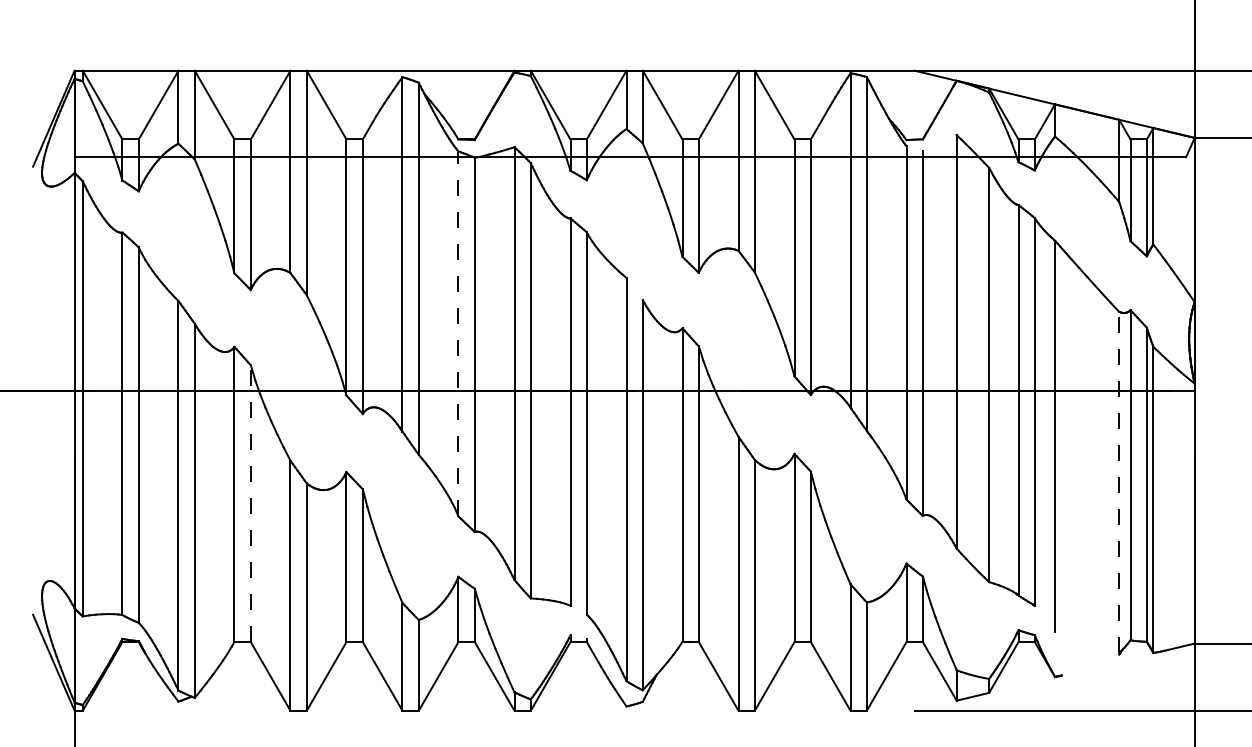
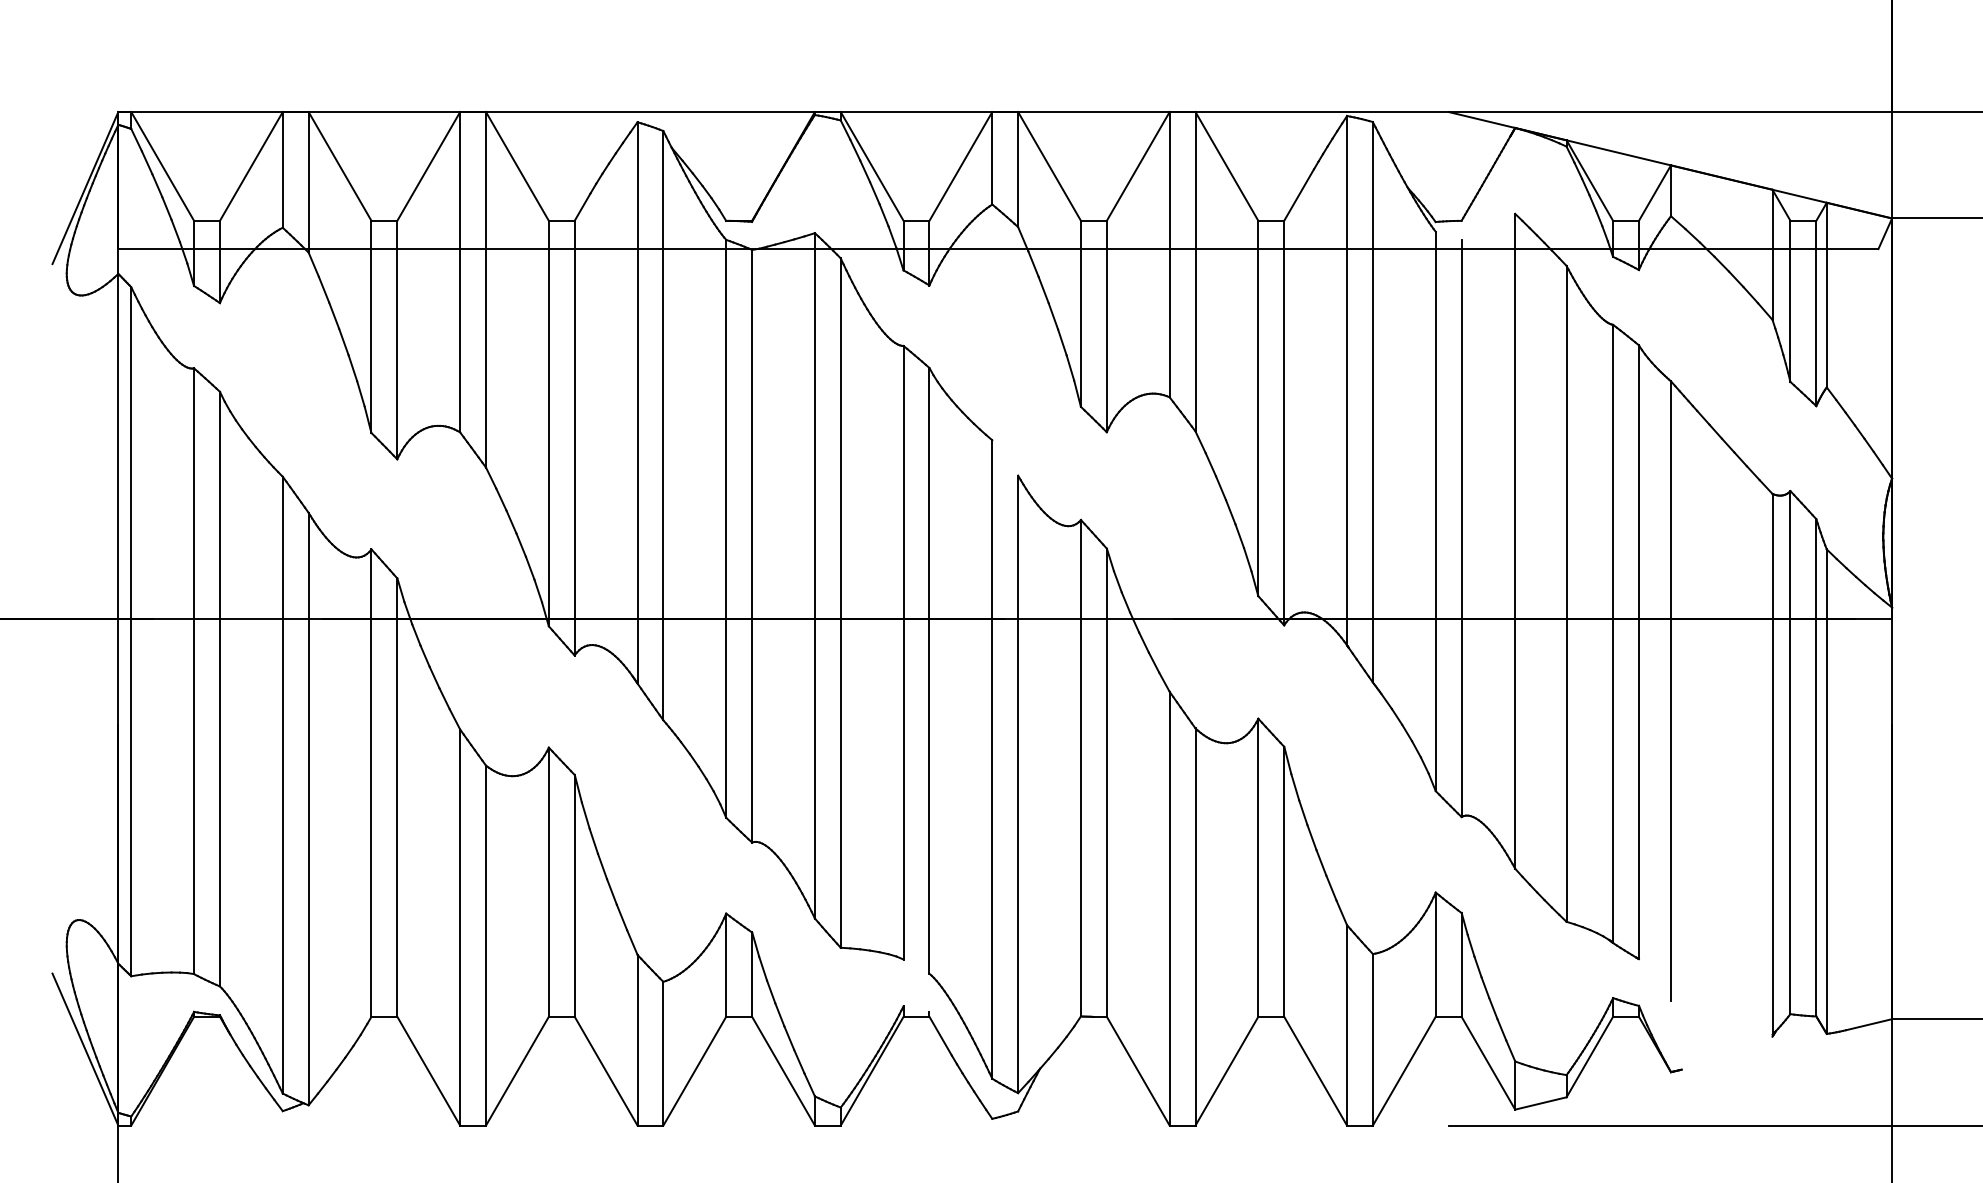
line: (458, 333) -> (726, 528), dashed -> solid
line: (1119, 482) -> (1773, 764), dashed -> solid
line: (250, 503) -> (396, 797), dashed -> solid

